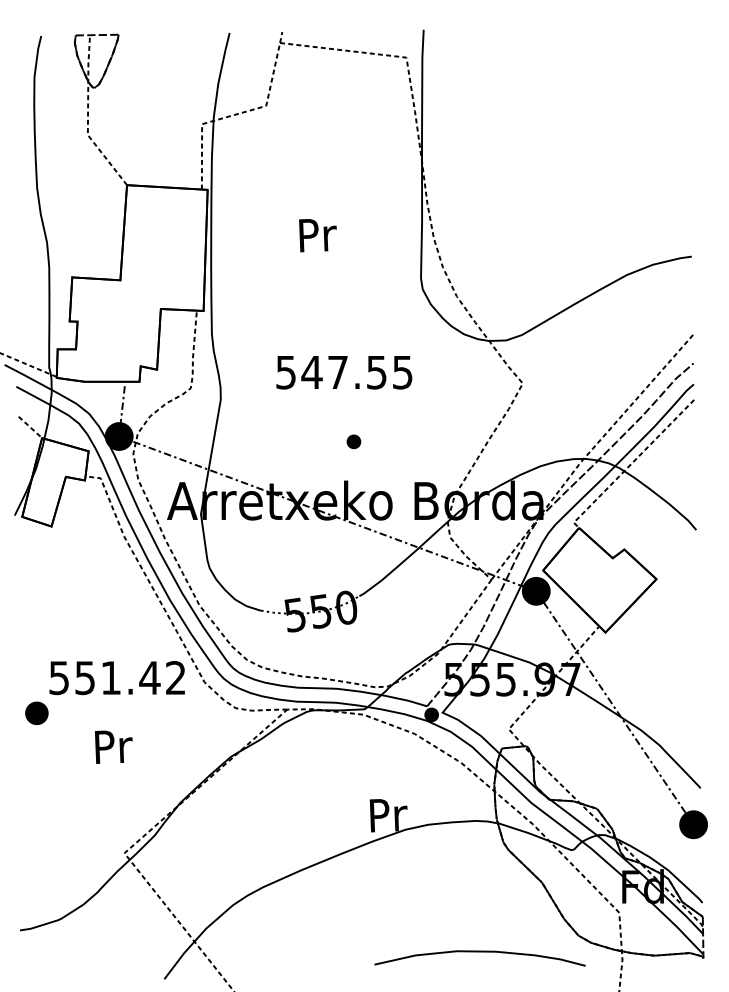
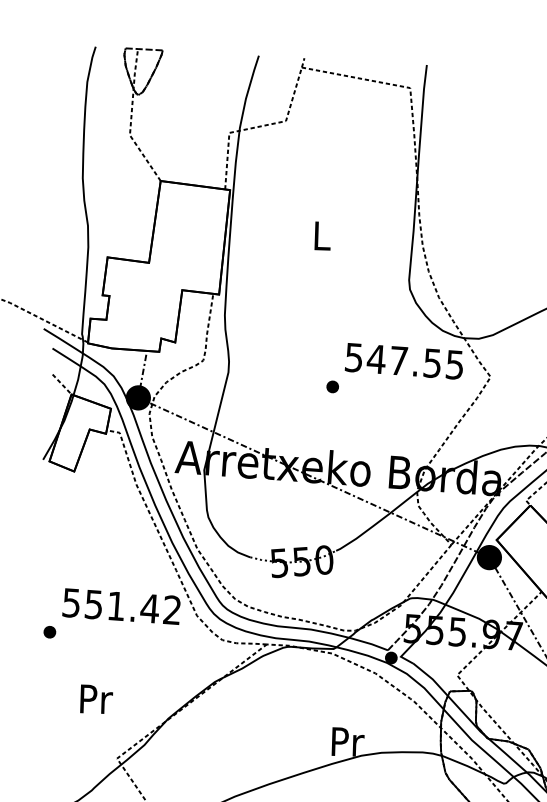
text: (317, 235) -> (322, 236), Pr -> L
text: (344, 372) -> (404, 361), moved
part: (353, 441) -> (332, 386), moved
part: (36, 713) -> (49, 632), size x0.62
text: (113, 746) -> (96, 699), moved

